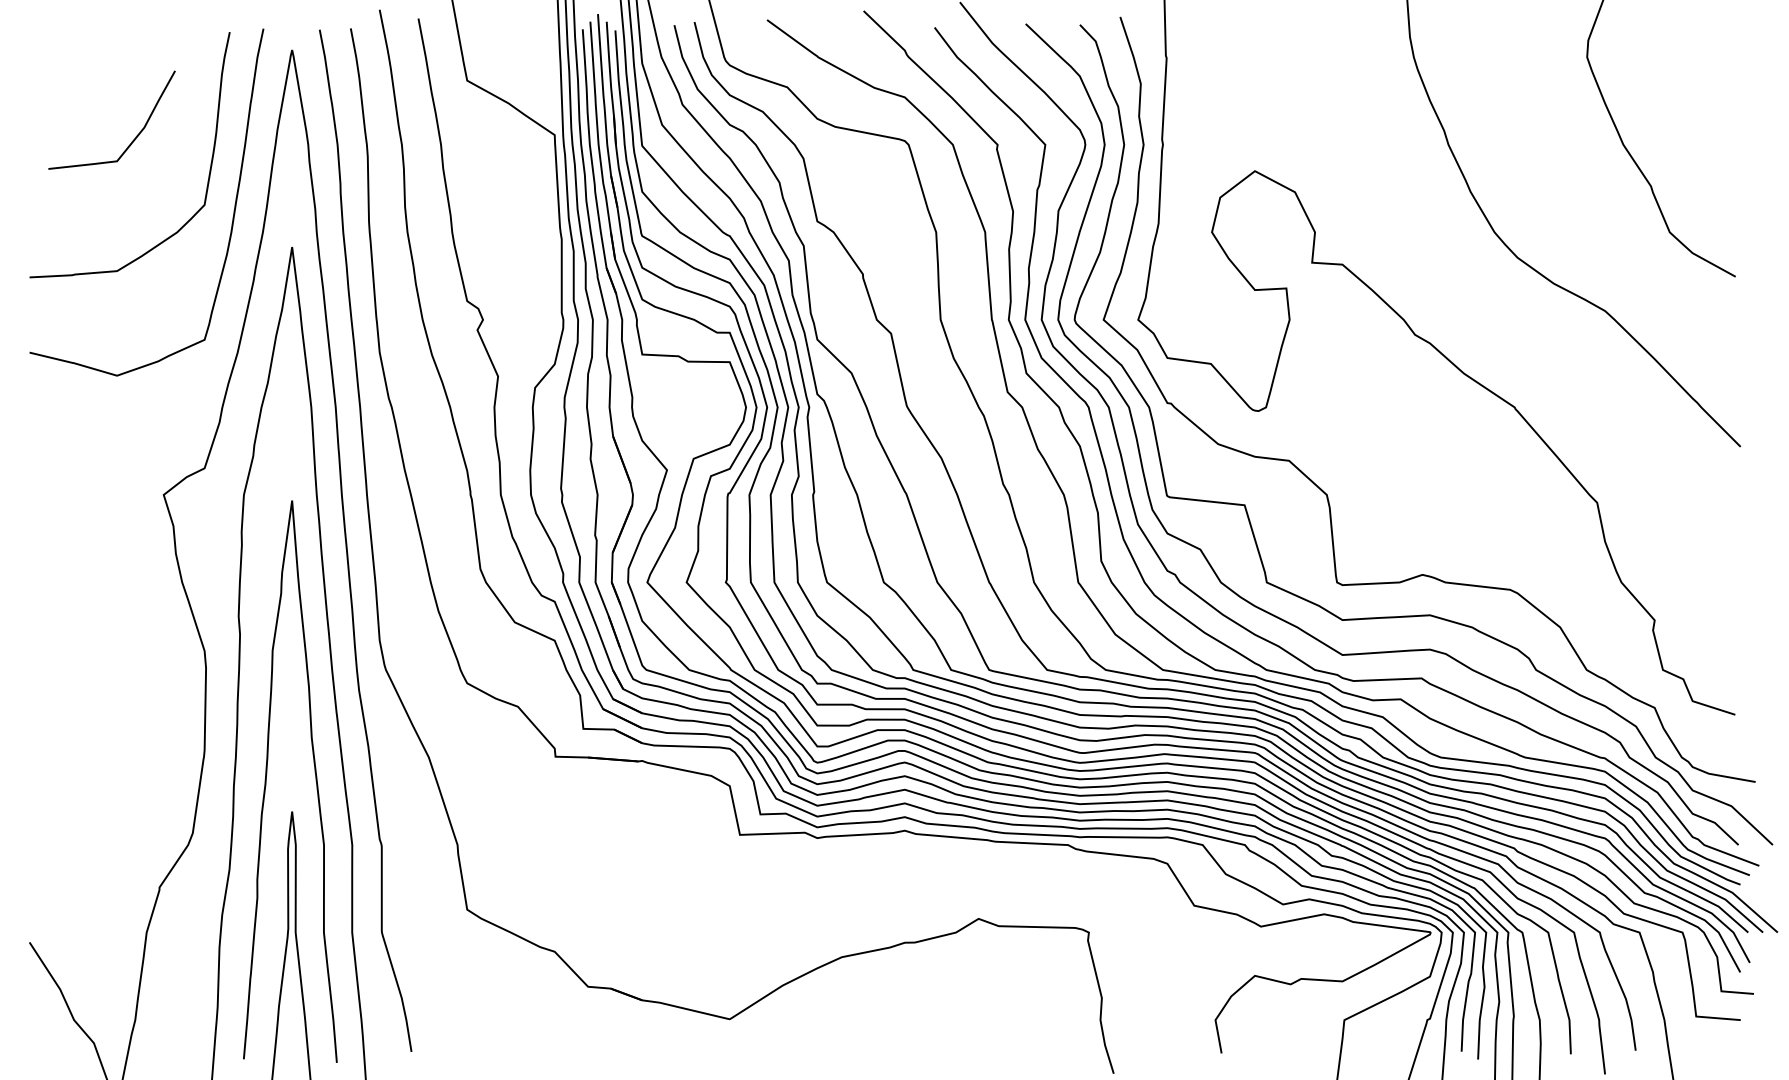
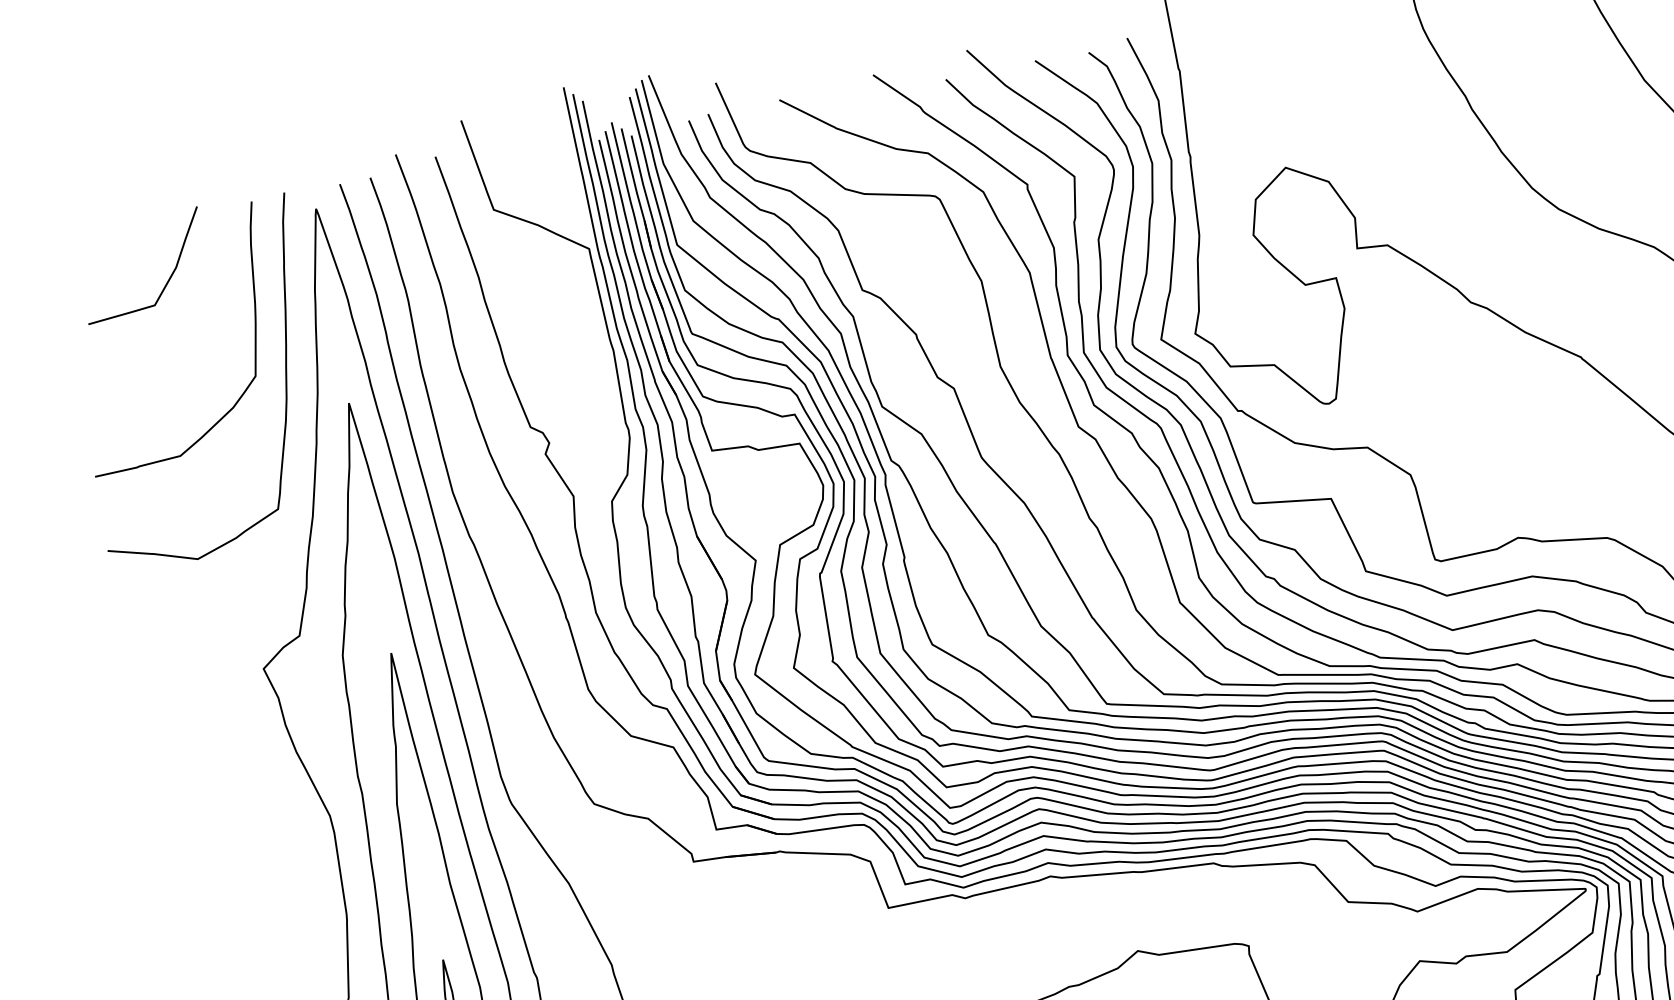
curve: (136, 135) -> (169, 276), moved

